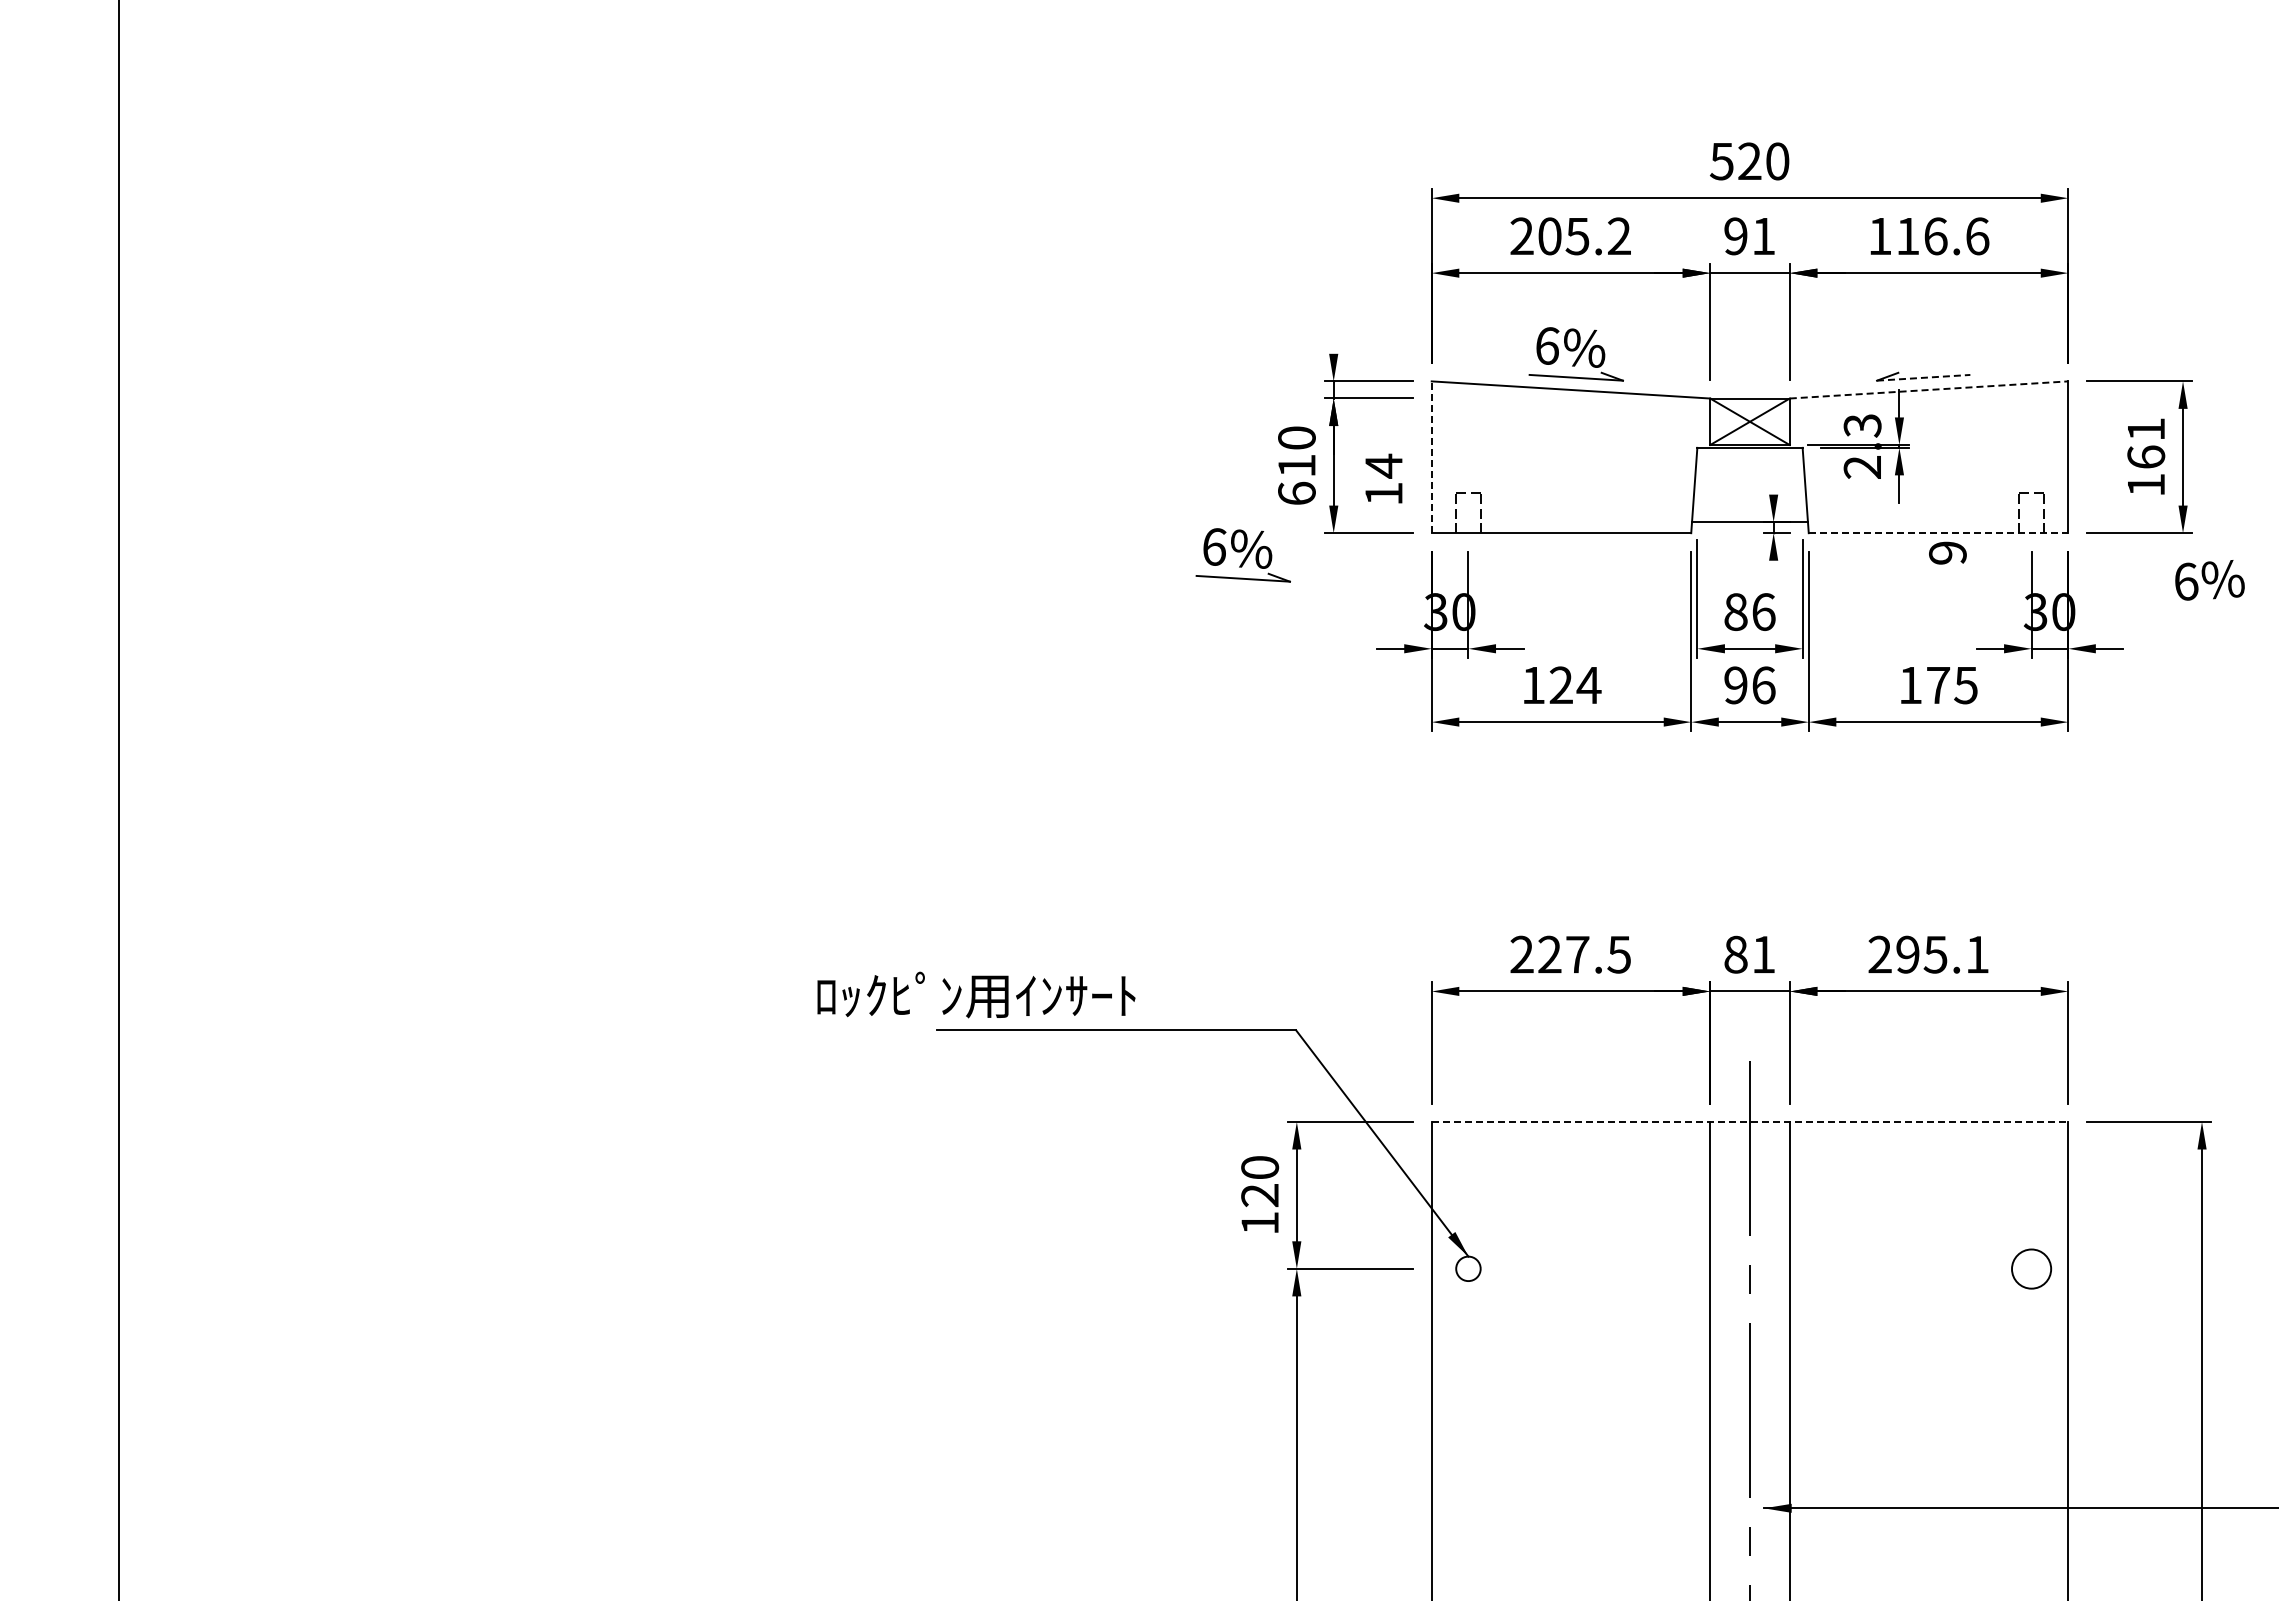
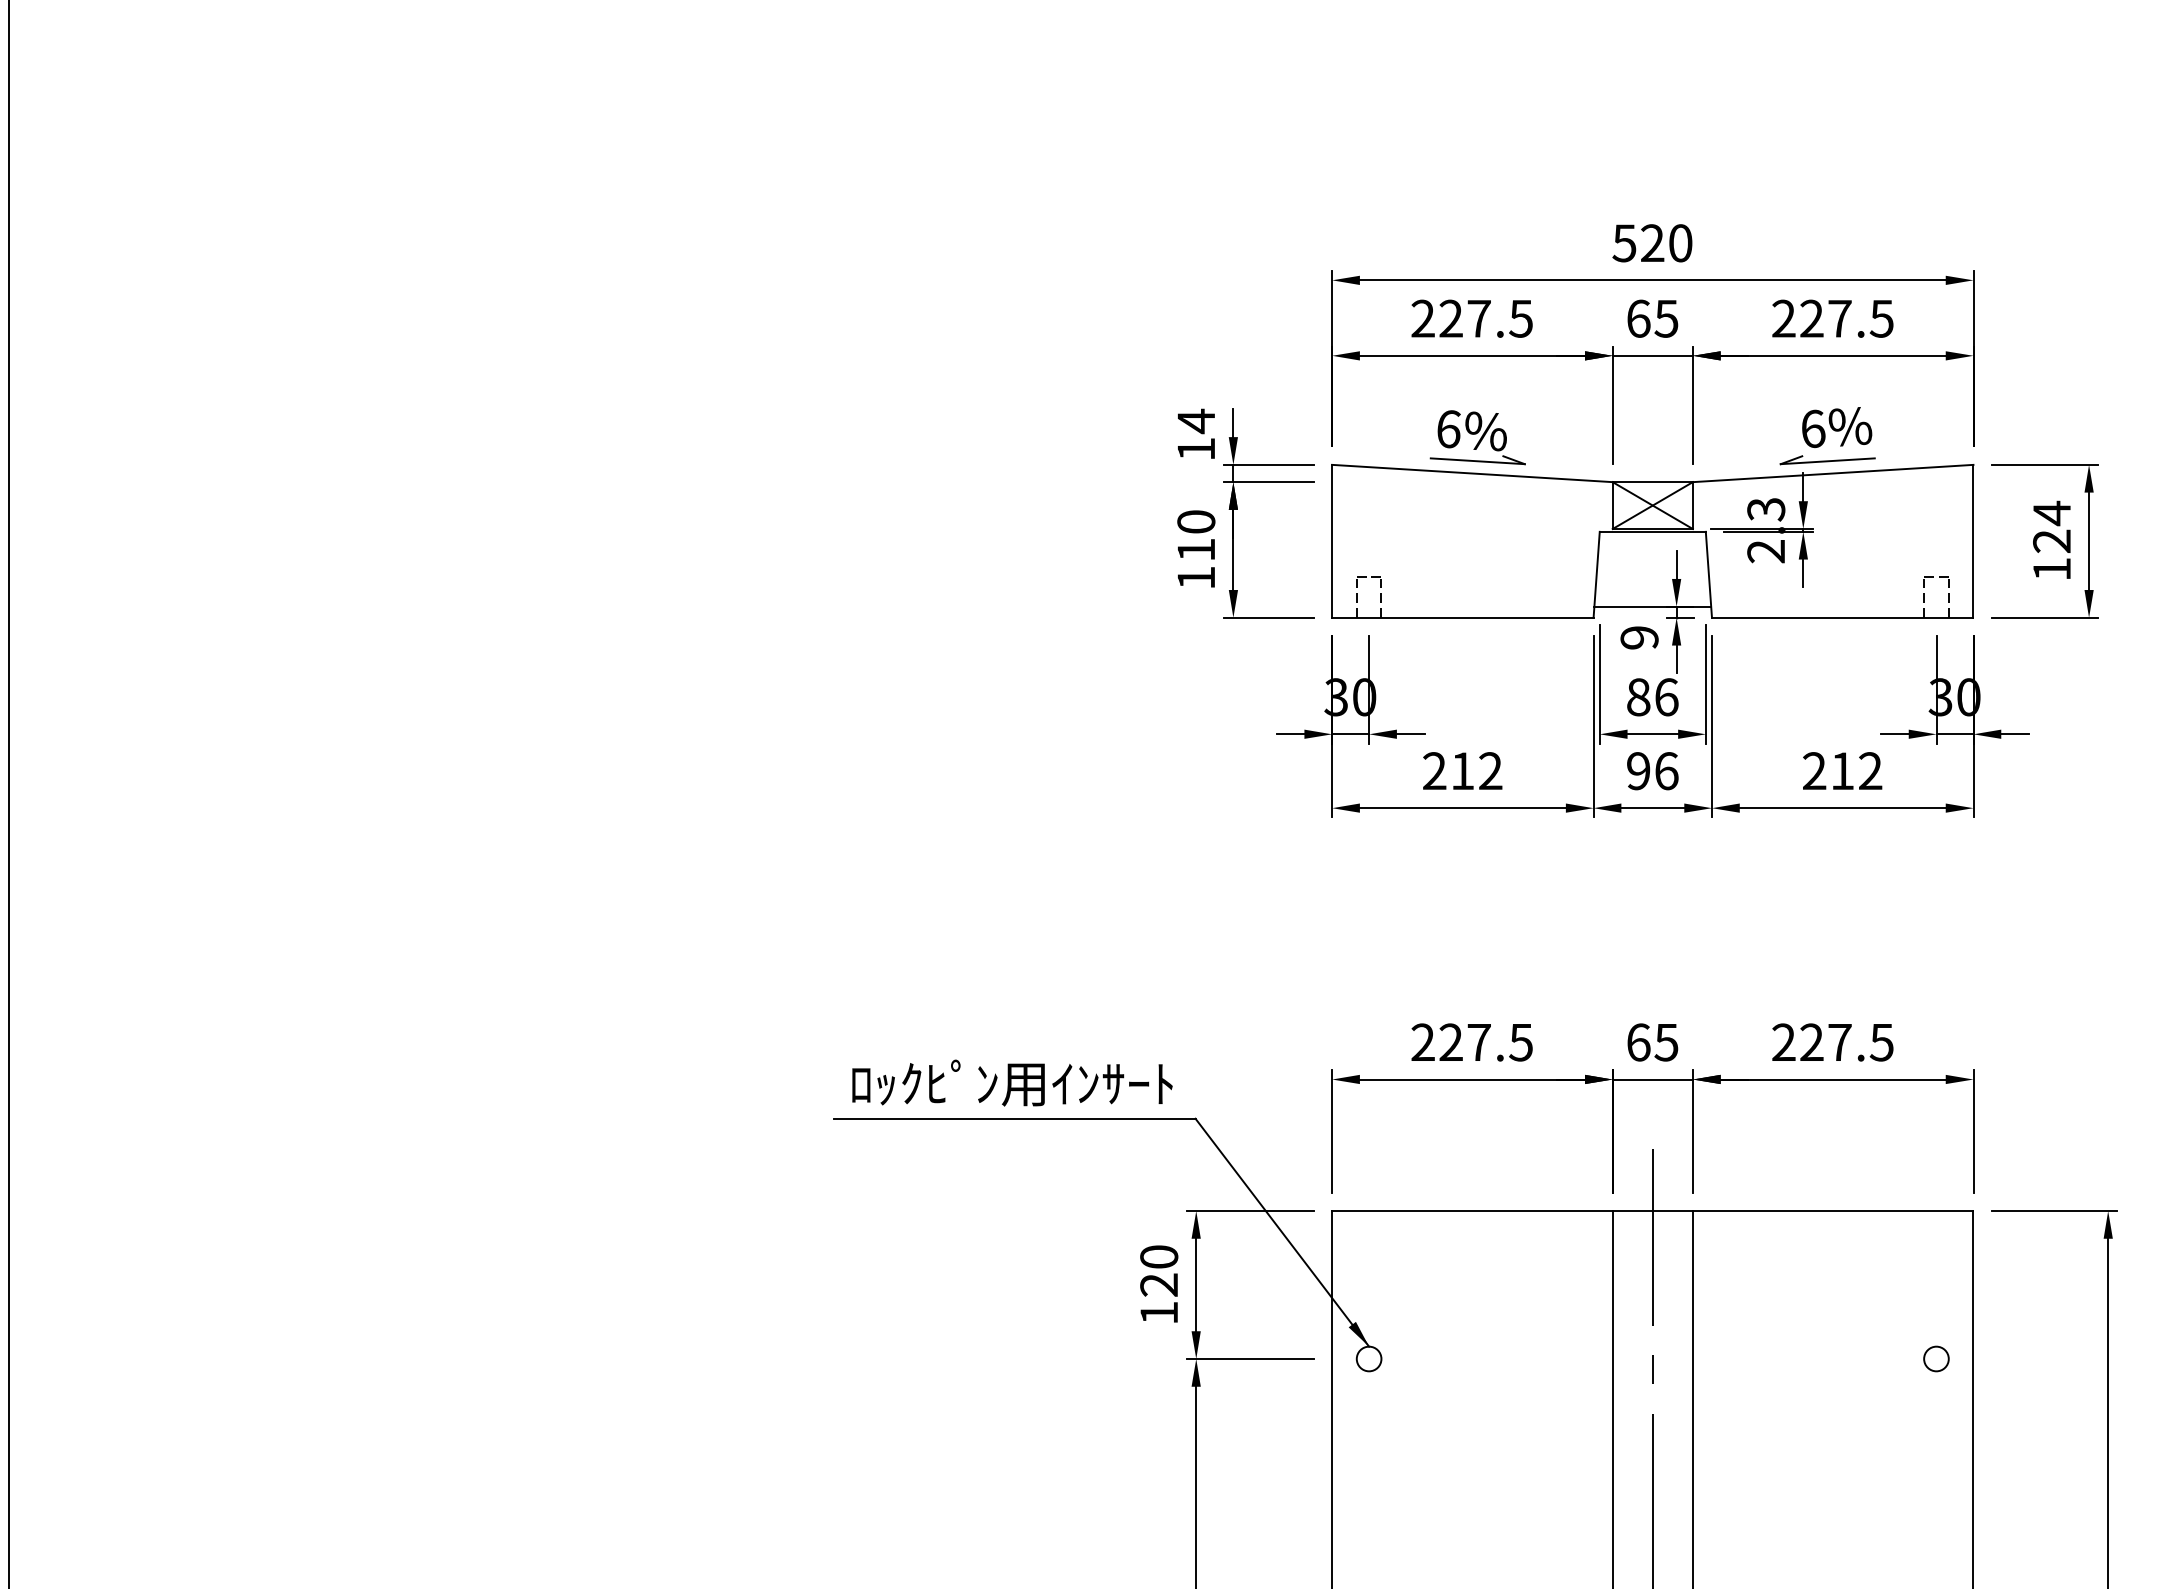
text: (1584, 236) -> (1486, 318), 205.2 -> 227.5
text: (1749, 236) -> (1652, 318), 91 -> 65
text: (1928, 236) -> (1832, 318), 116.6 -> 227.5
line: (1333, 339) -> (1233, 422), added
line: (1923, 377) -> (1827, 460), dashed -> solid
line: (1929, 389) -> (1833, 473), dashed -> solid
text: (2146, 442) -> (2052, 526), 161 -> 124
line: (1431, 457) -> (1331, 541), dashed -> solid
text: (1383, 478) -> (1195, 433), moved
line: (1773, 480) -> (1676, 564), added
text: (1296, 492) -> (1195, 576), 610 -> 110
line: (1938, 533) -> (1842, 618), dashed -> solid
text: (1947, 552) -> (1639, 637), moved
part: (1242, 555) -> (1141, 640), removed
line: (1773, 574) -> (1676, 659), added
text: (2209, 580) -> (1836, 427), moved
text: (1561, 684) -> (1462, 770), 124 -> 212
text: (1938, 685) -> (1842, 771), 175 -> 212
text: (1749, 954) -> (1652, 1042), 81 -> 65
text: (1942, 954) -> (1846, 1042), 295.1 -> 227.5
text: (976, 994) -> (1012, 1082), moved
line: (1750, 1121) -> (1653, 1210), dashed -> solid
circle: (2031, 1268) -> (1936, 1358), size x0.62

